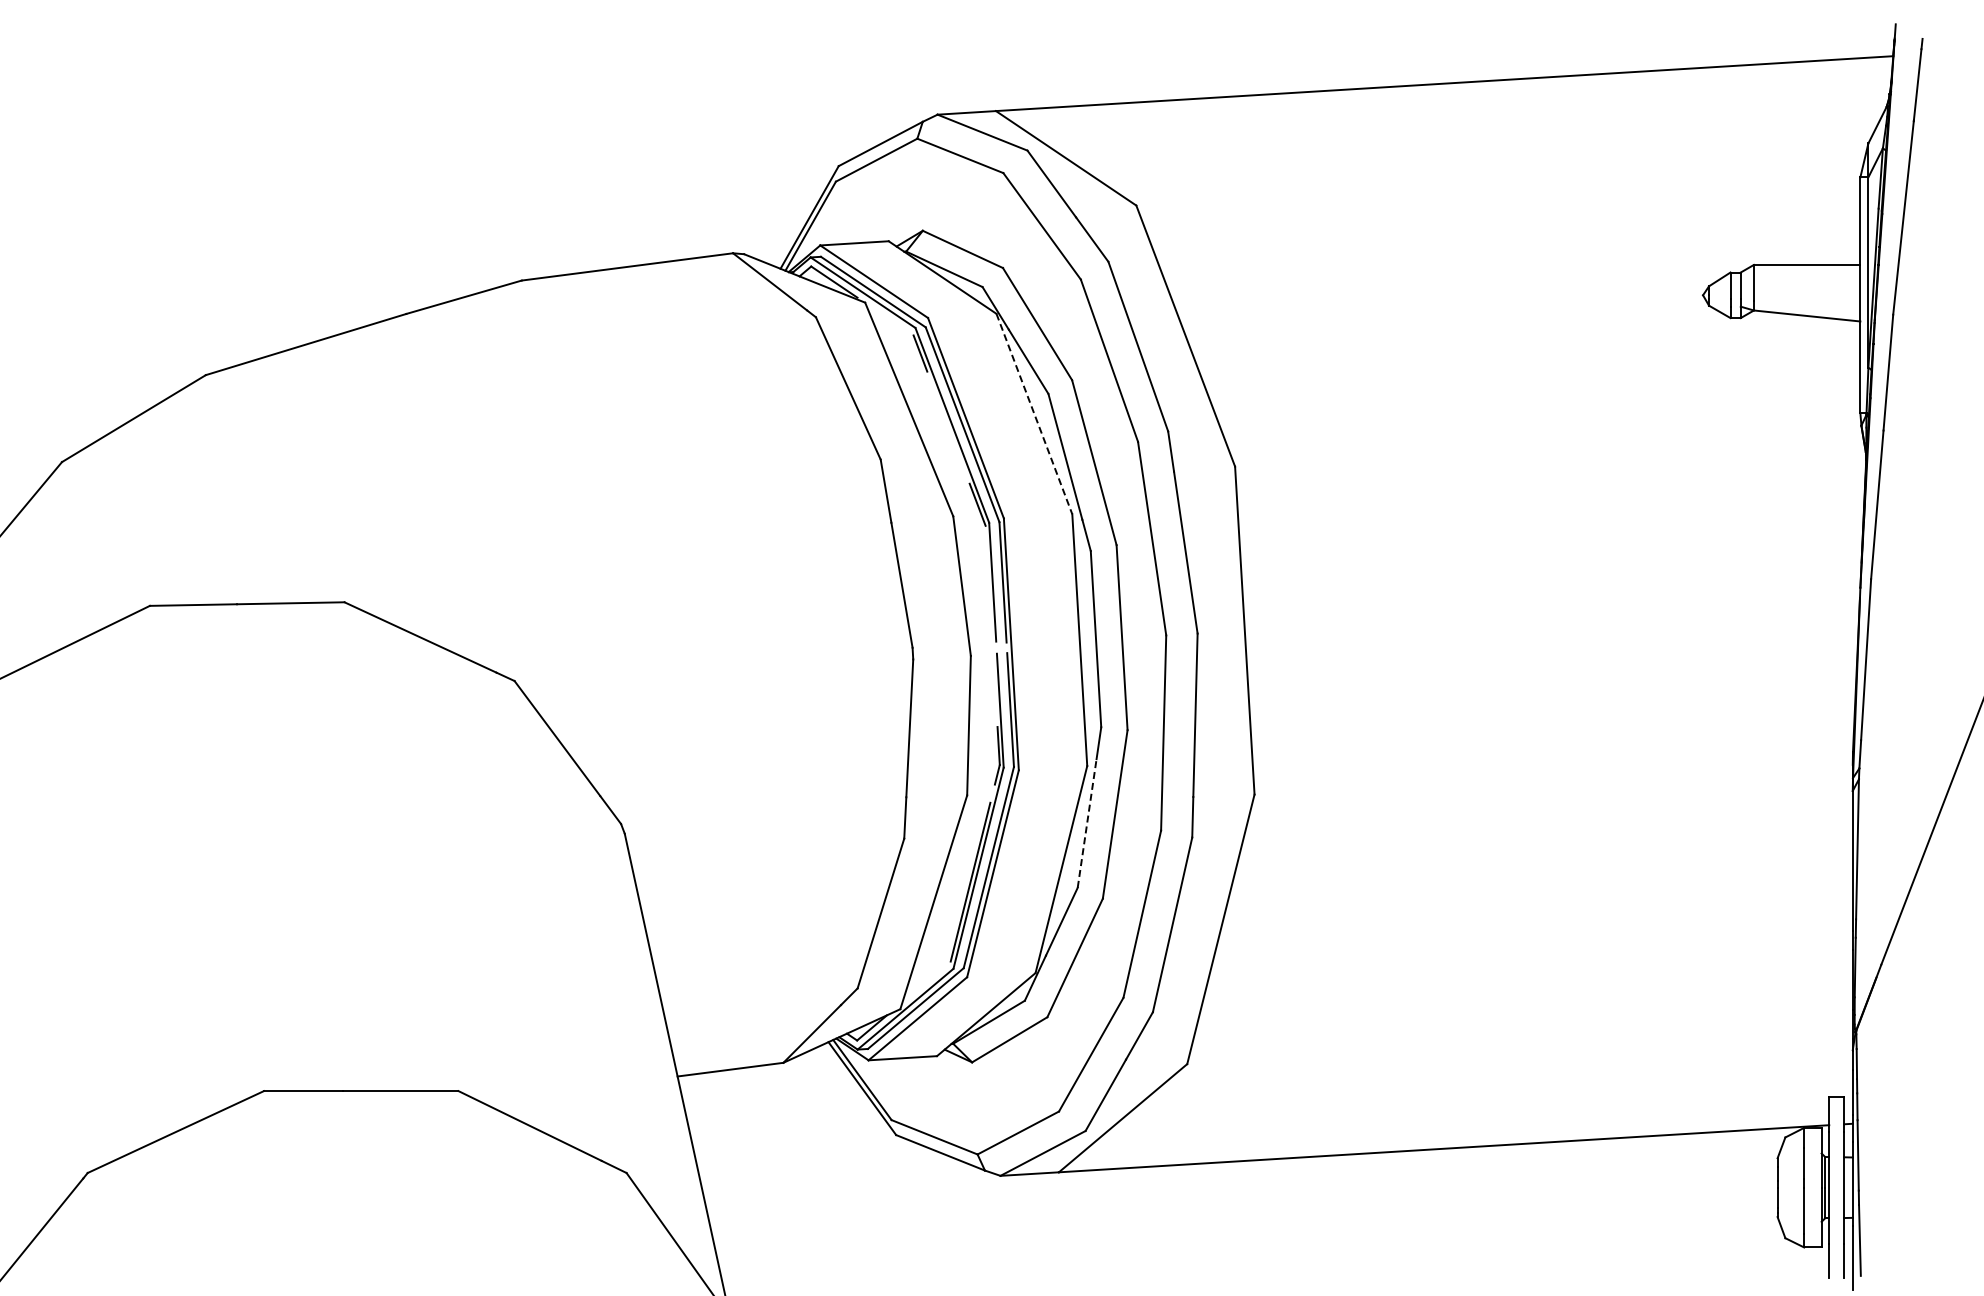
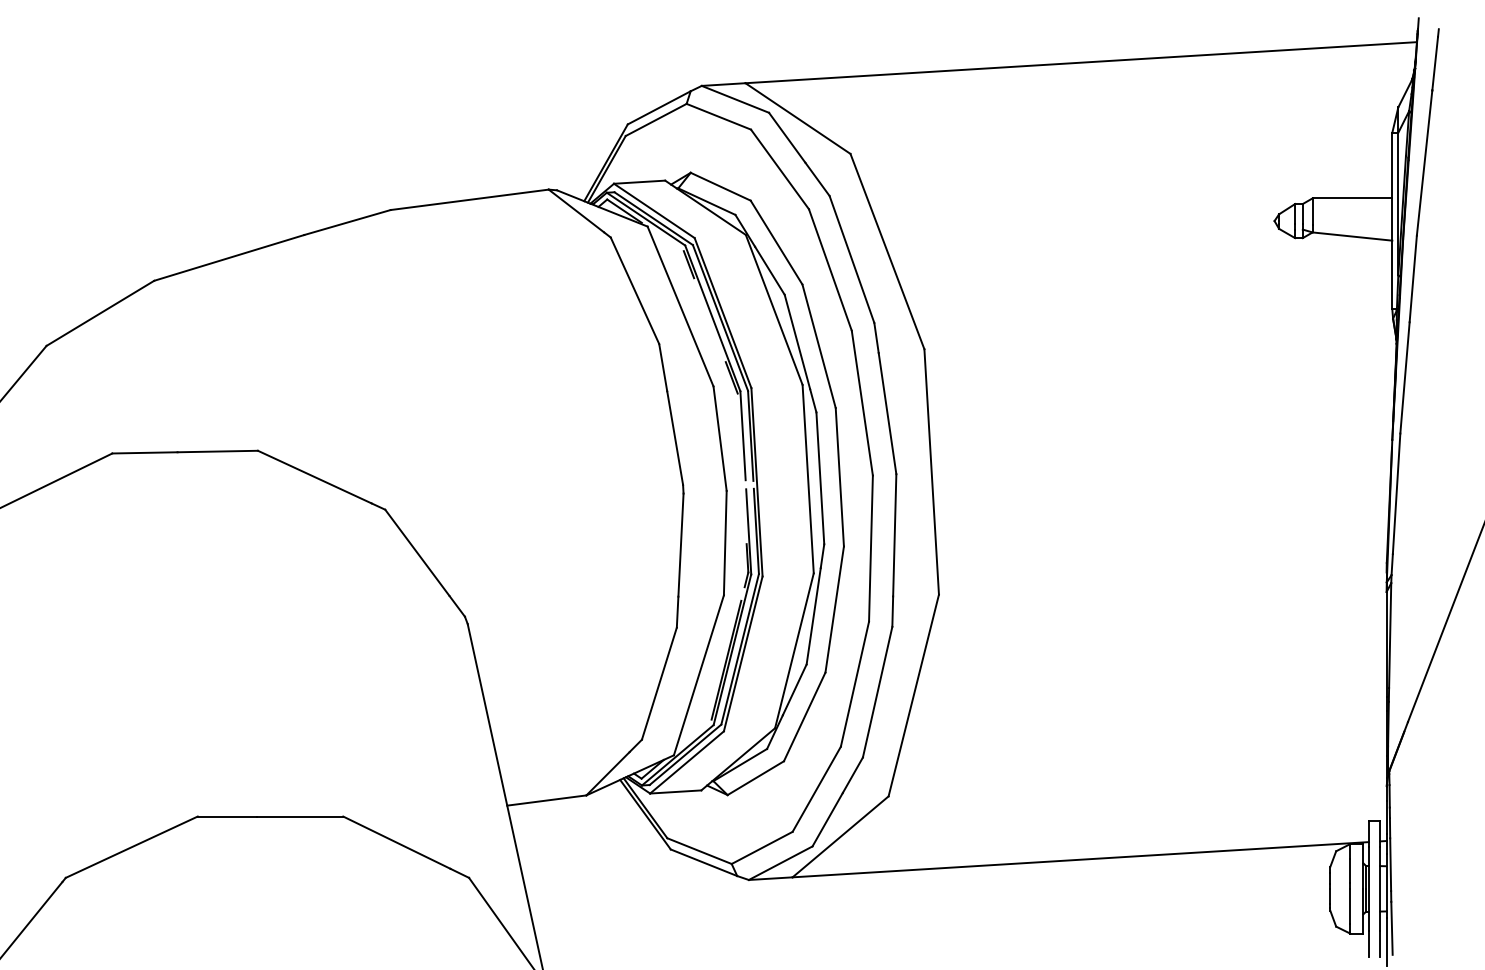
line: (1034, 414) -> (774, 310), dashed -> solid
line: (1087, 822) -> (813, 615), dashed -> solid

